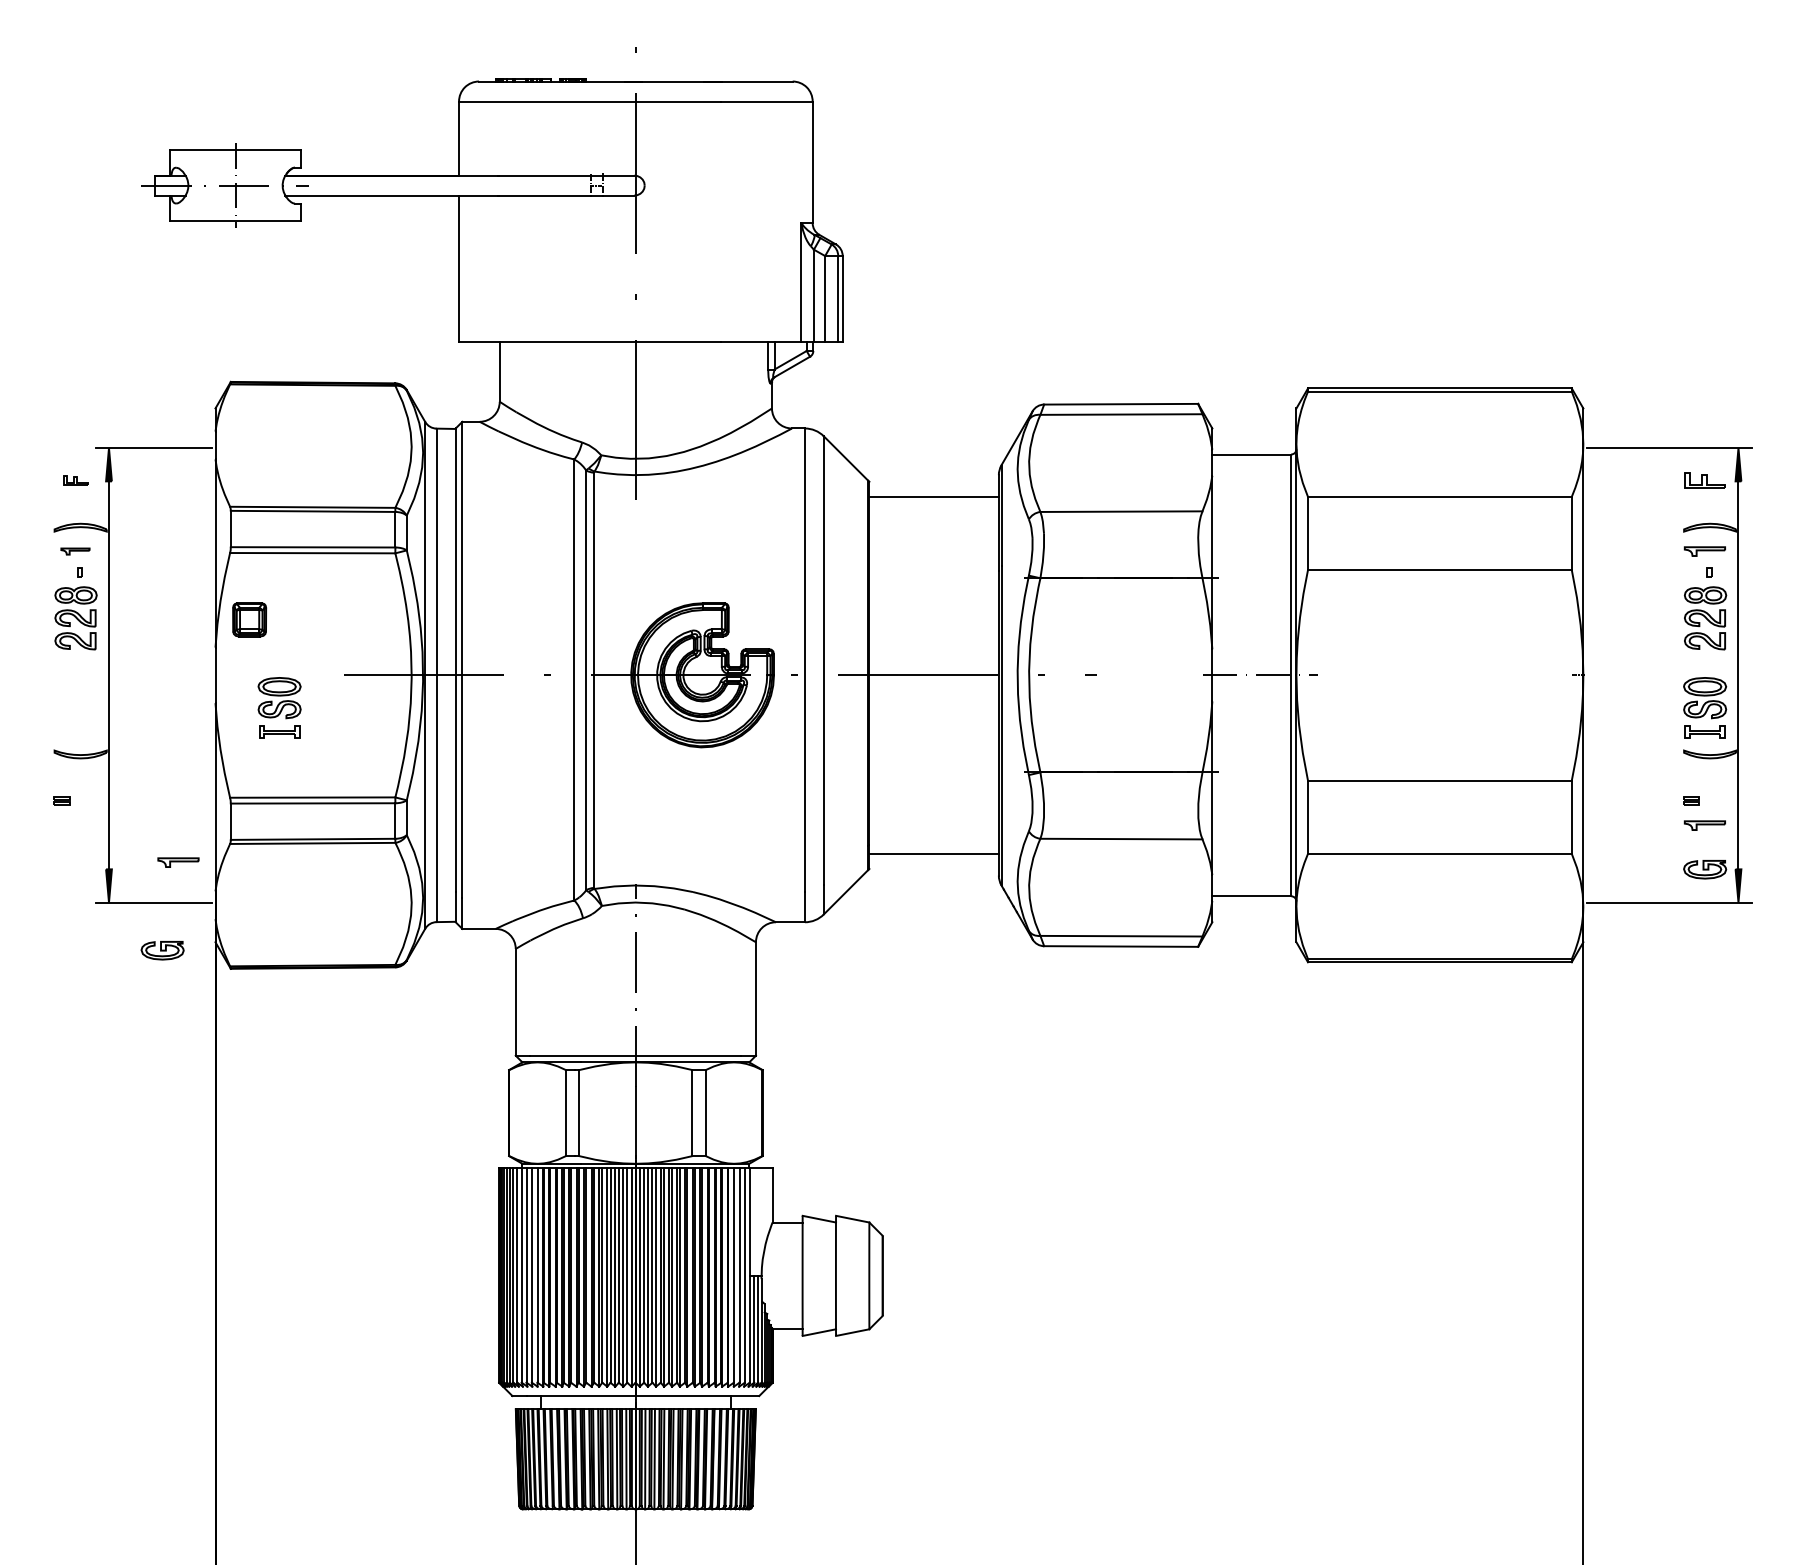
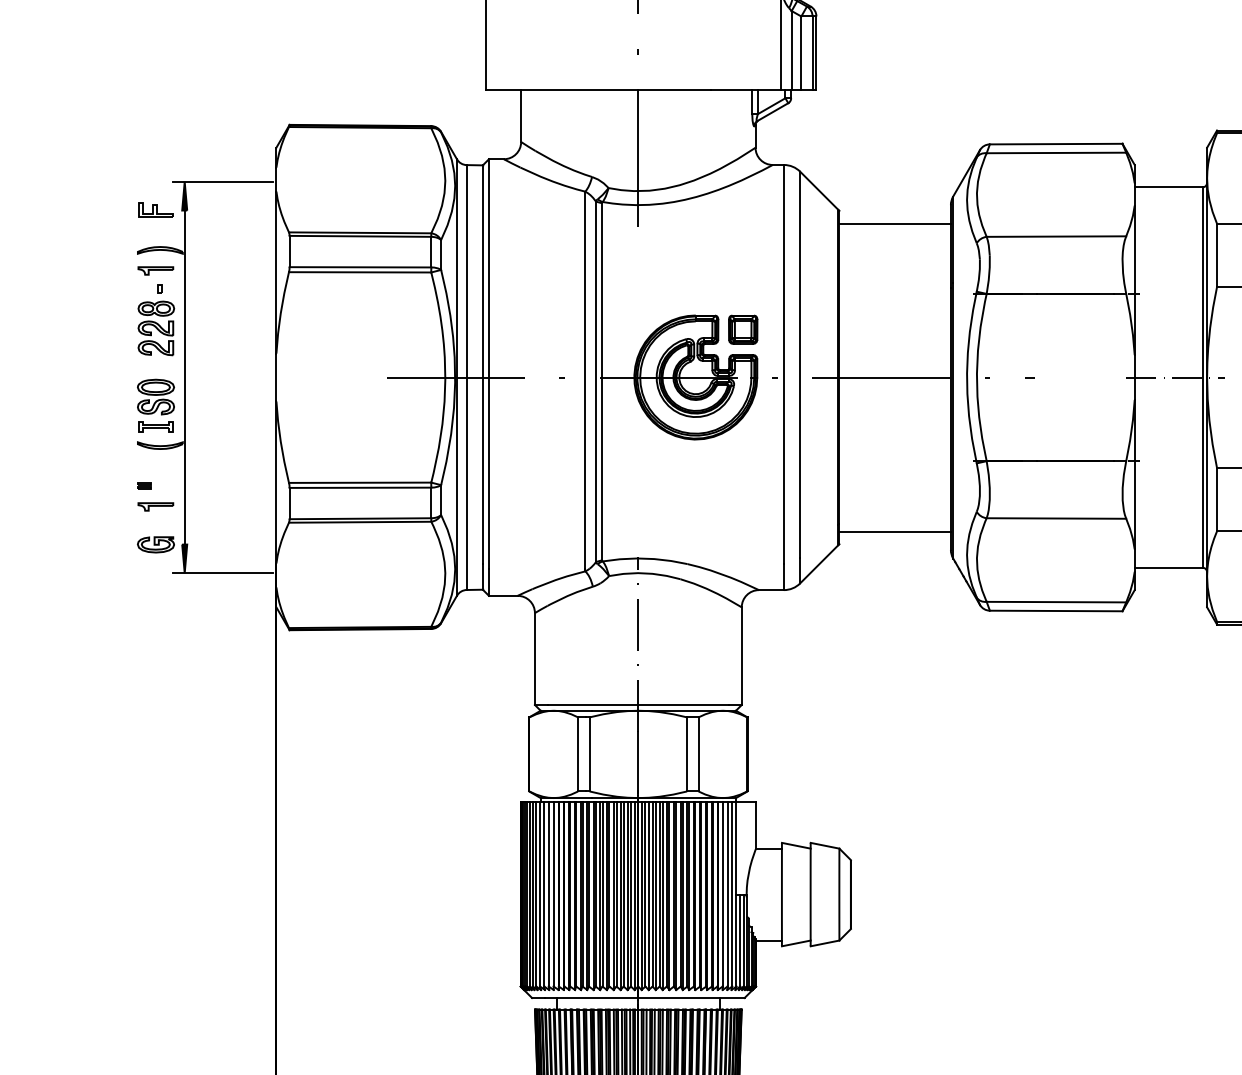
part: (75, 480) -> (155, 209), size x1.67
part: (75, 551) -> (155, 270), size x1.43
part: (249, 619) -> (743, 329), moved
part: (279, 707) -> (155, 405), moved
part: (178, 862) -> (155, 506), moved
part: (162, 950) -> (155, 544), moved

